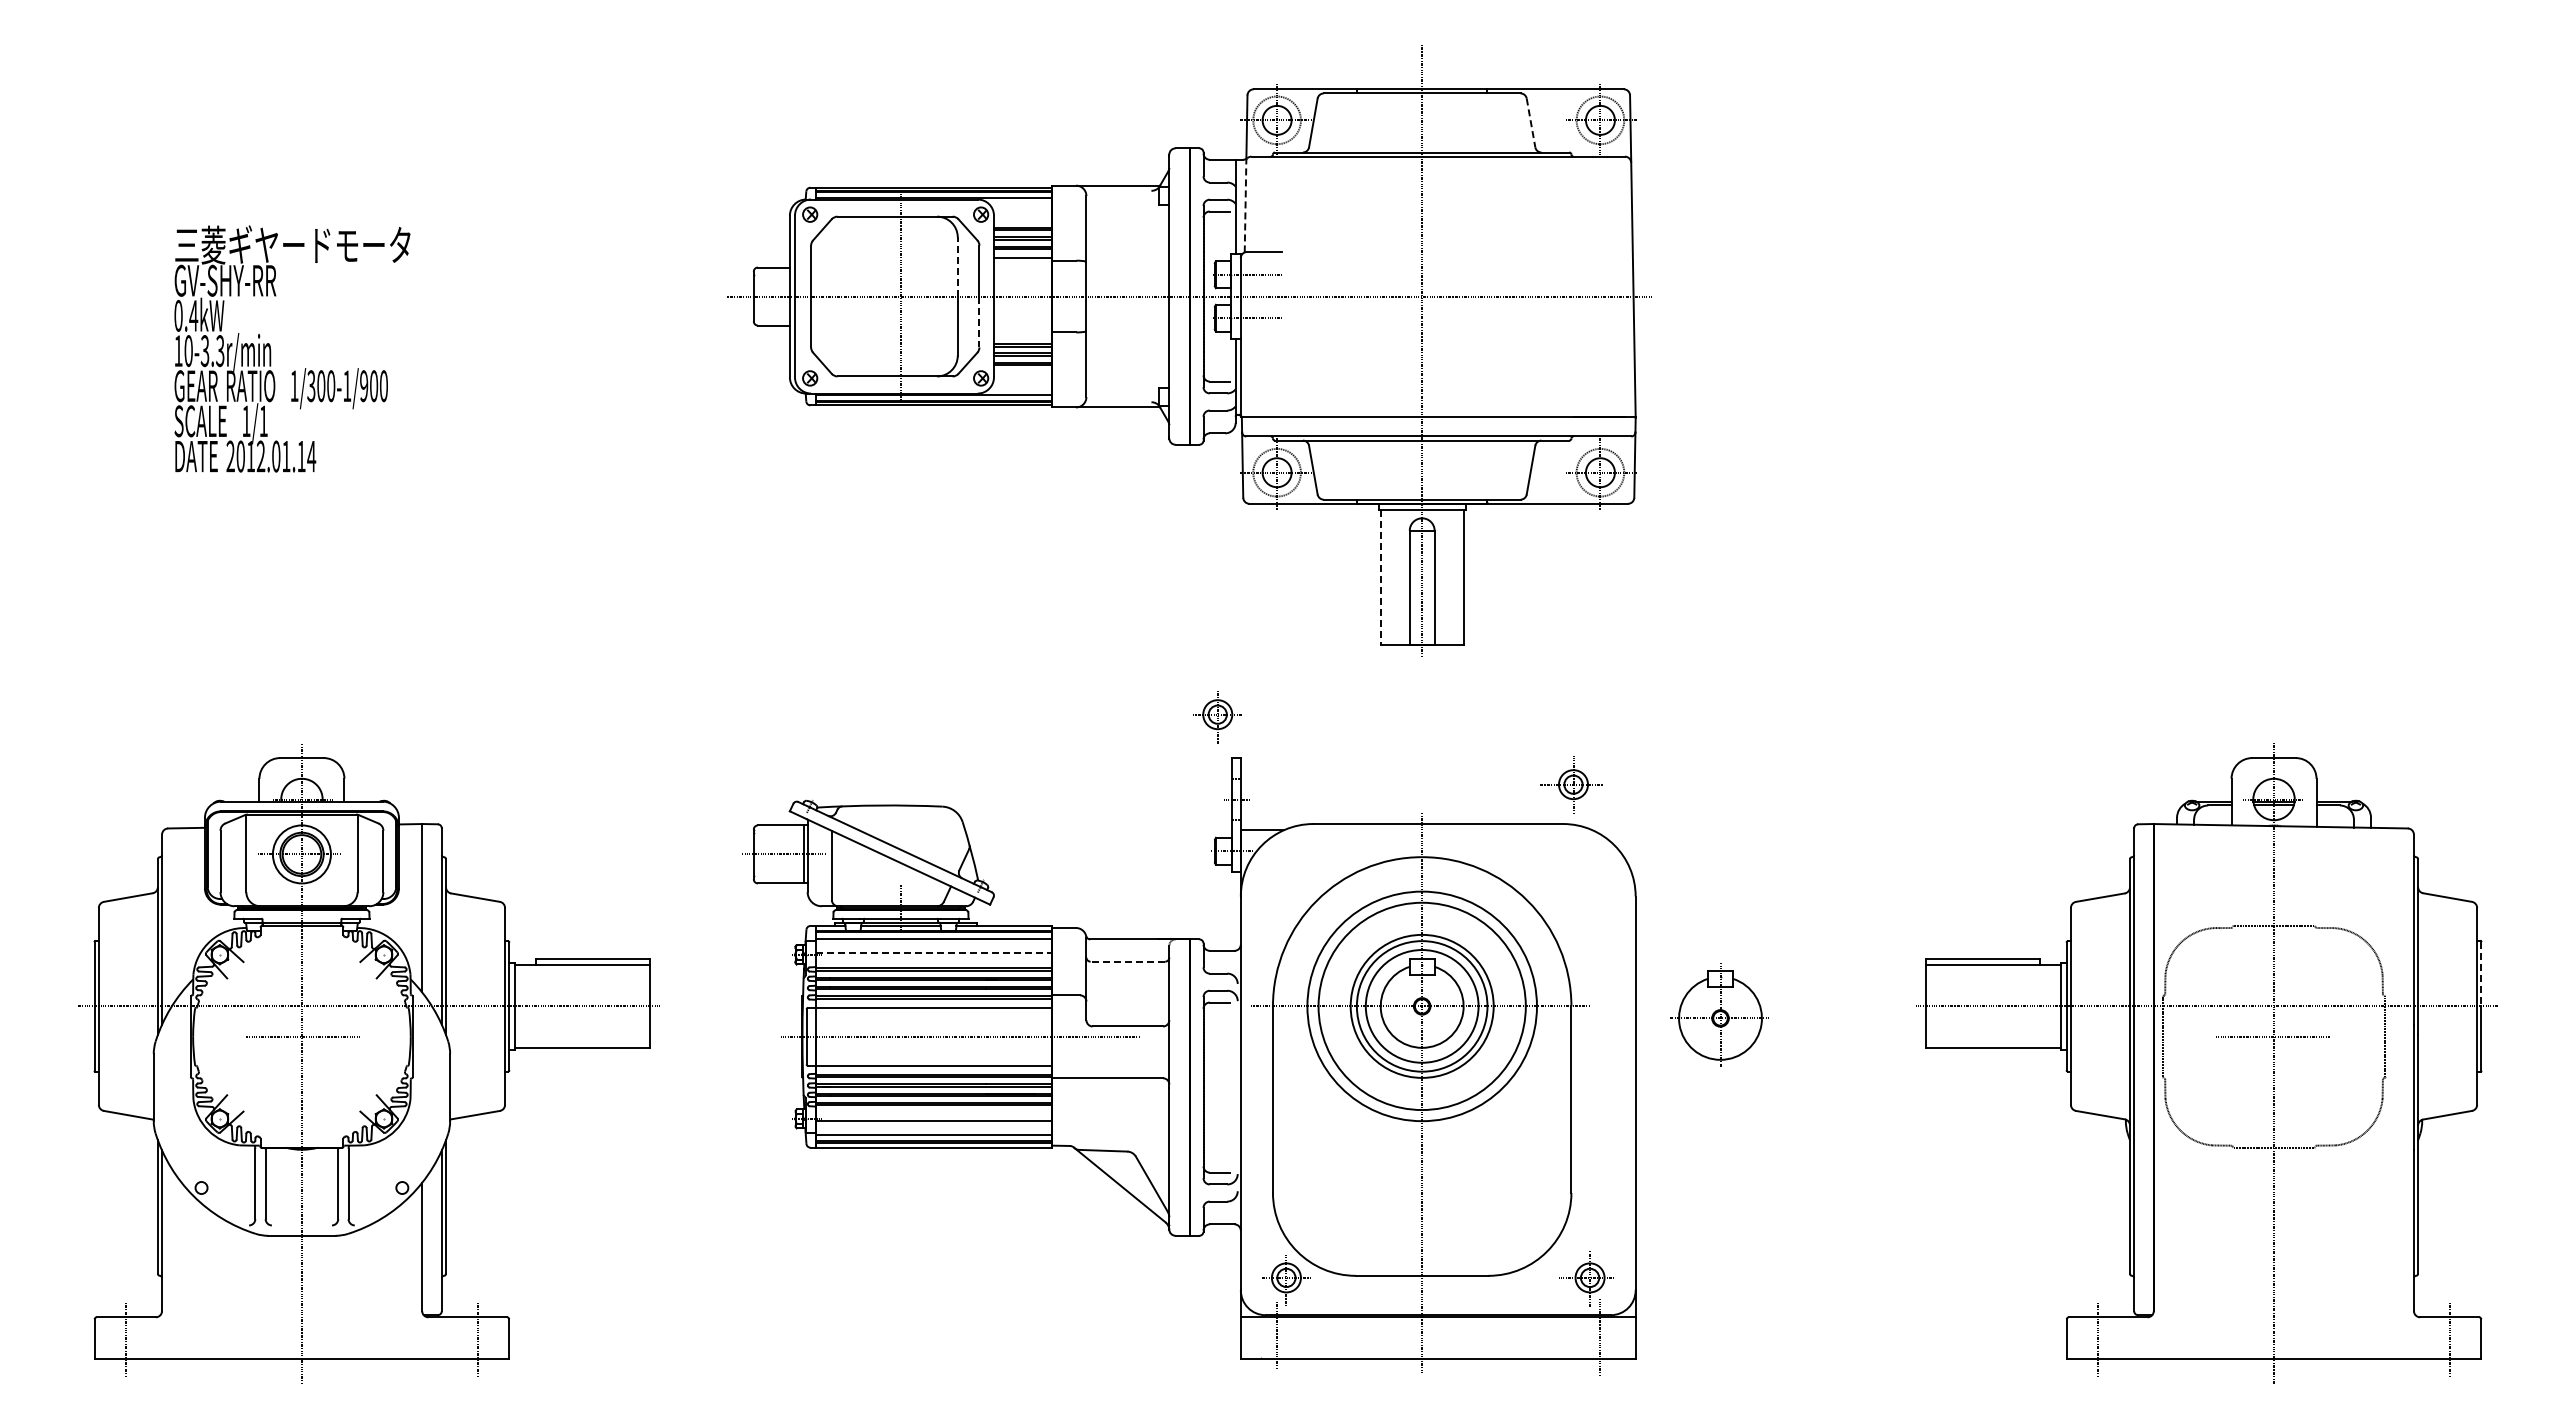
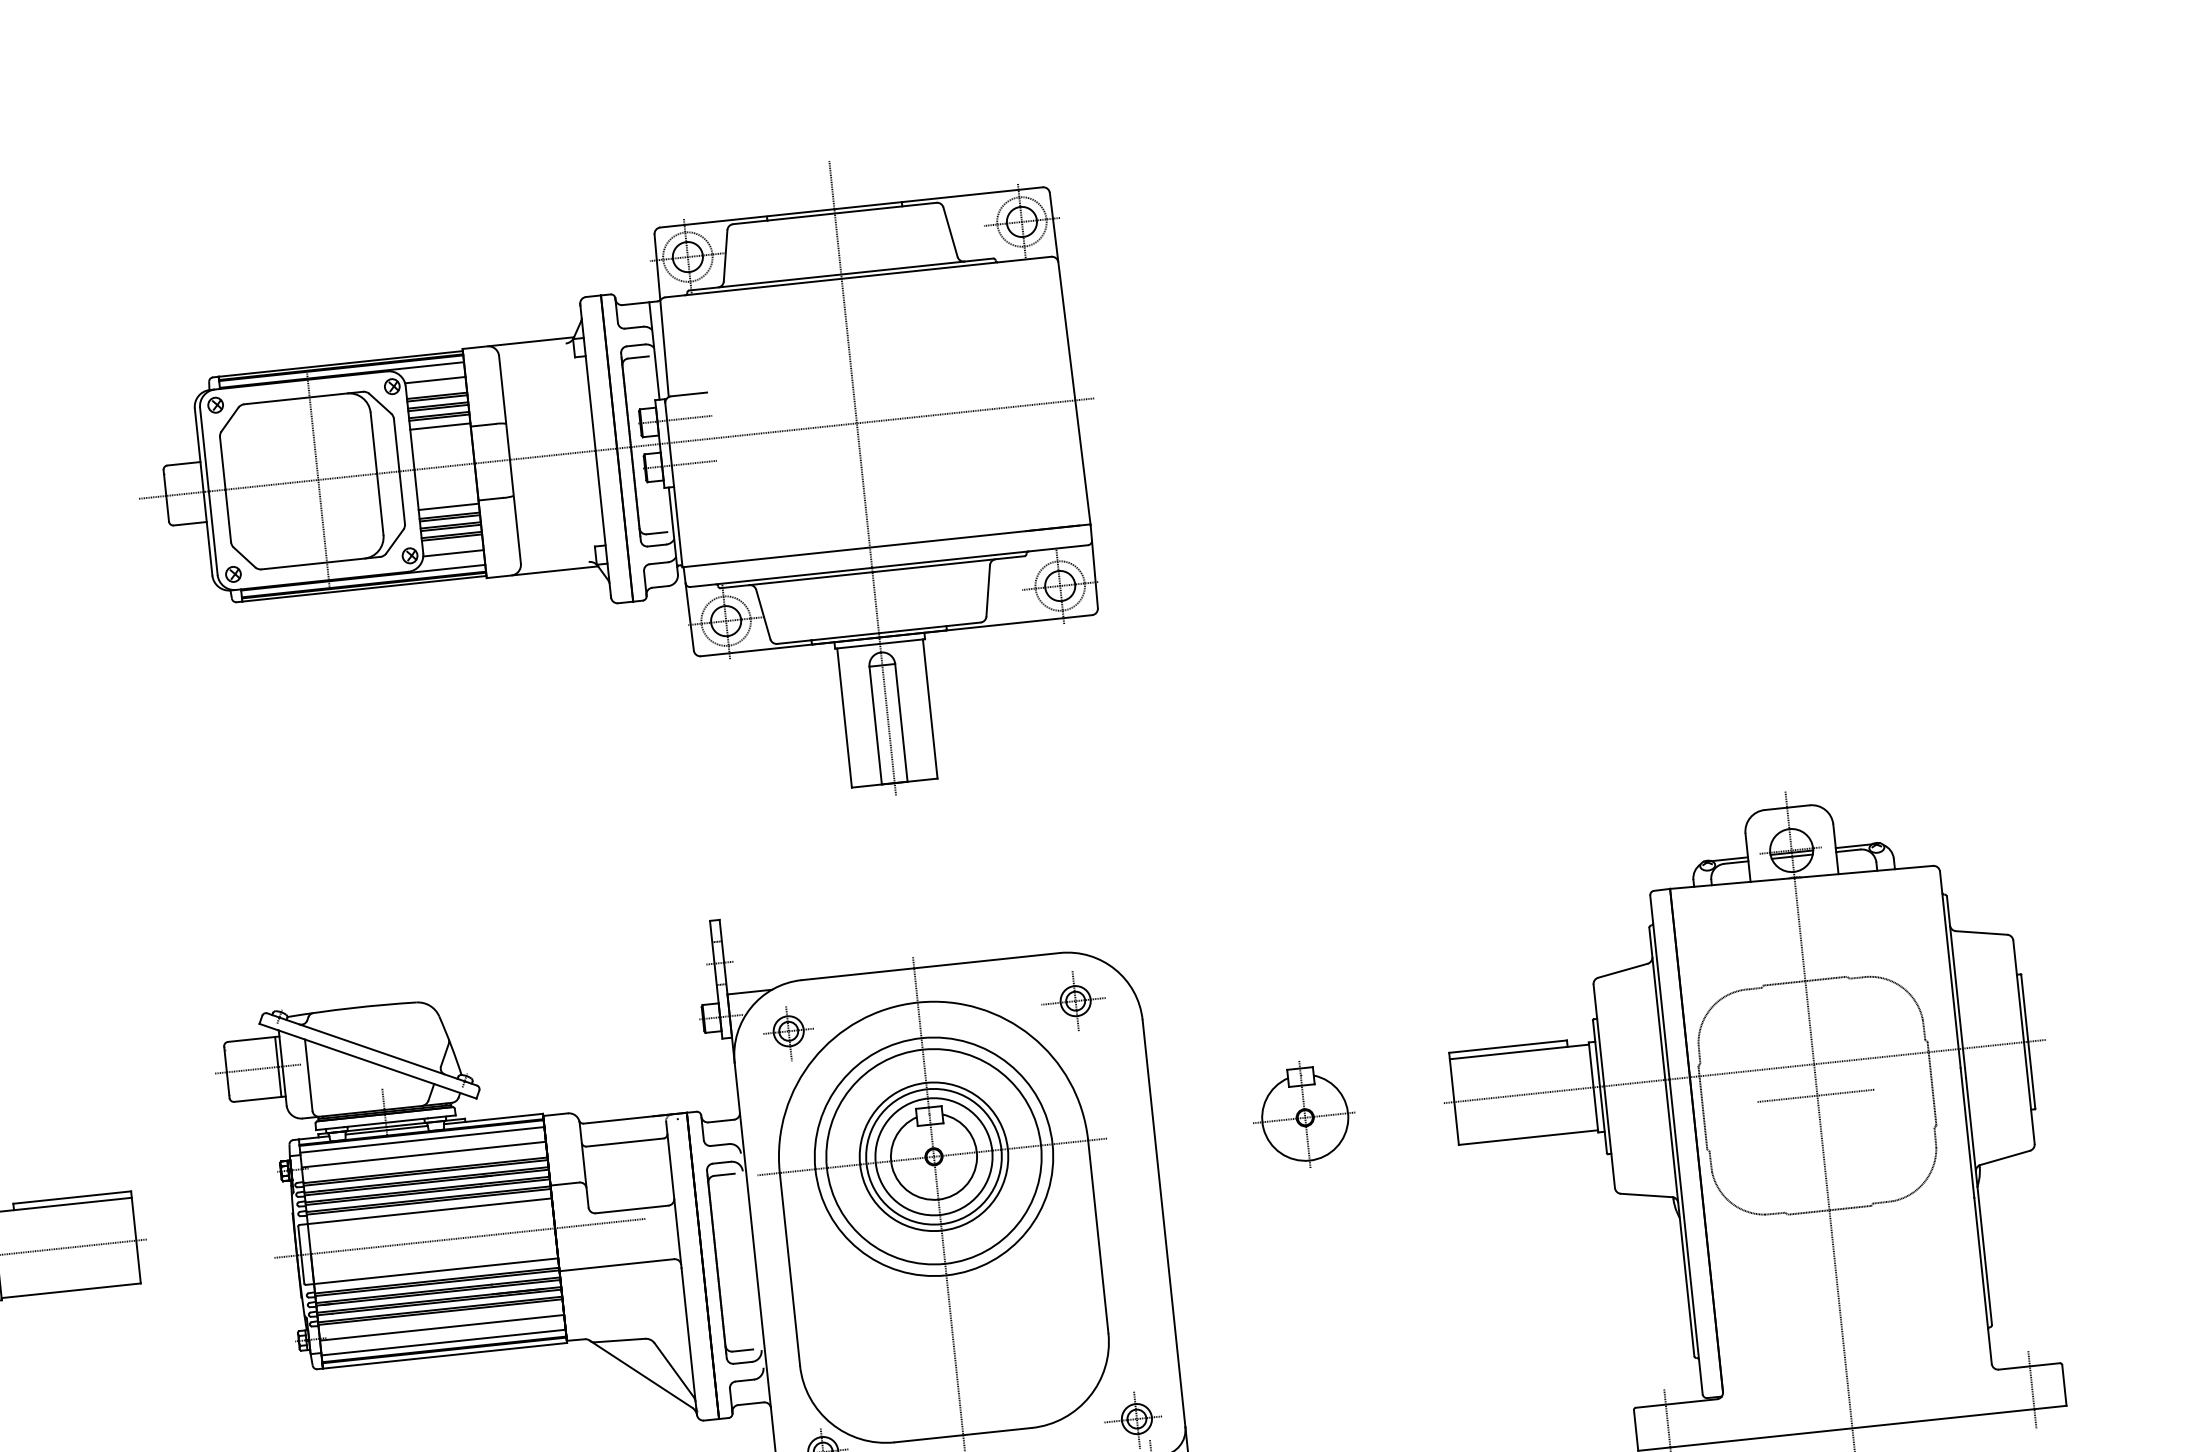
line: (1531, 122) -> (950, 231), dashed -> solid
line: (1245, 205) -> (664, 348), dashed -> solid
line: (1022, 212) -> (434, 379), added
line: (957, 266) -> (373, 442), dashed -> solid
line: (979, 322) -> (402, 498), dashed -> solid
line: (1022, 335) -> (448, 507), added
line: (1022, 380) -> (453, 553), added
line: (1380, 577) -> (844, 718), dashed -> solid
part: (1217, 717) -> (788, 1034), moved
part: (1571, 784) -> (1073, 1001), moved
line: (934, 953) -> (424, 1155), dashed -> solid
line: (1127, 961) -> (624, 1142), dashed -> solid
line: (2481, 974) -> (2025, 1008), dashed -> solid
part: (1719, 1014) -> (1303, 1113), moved

